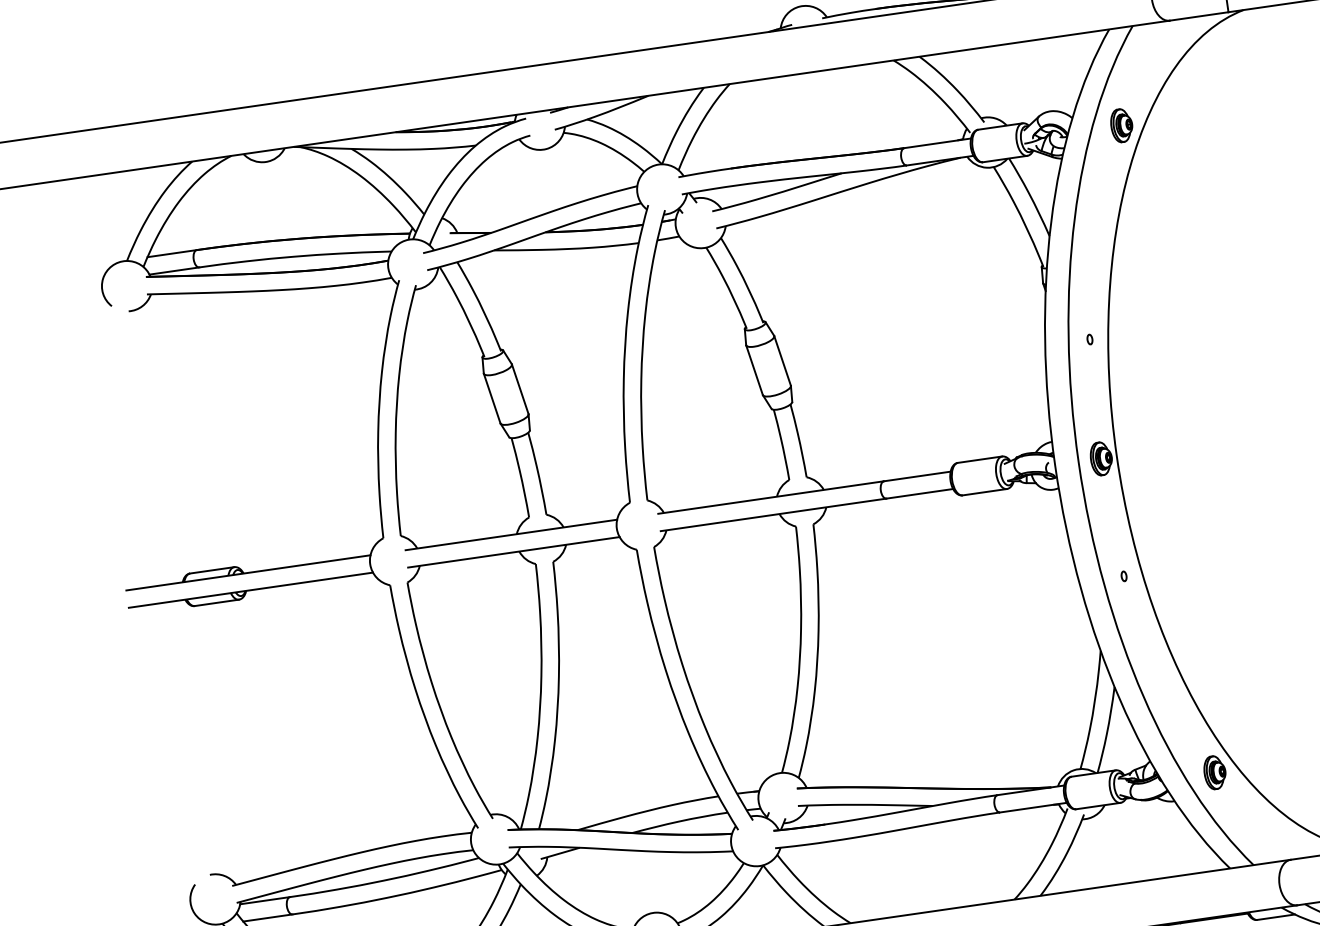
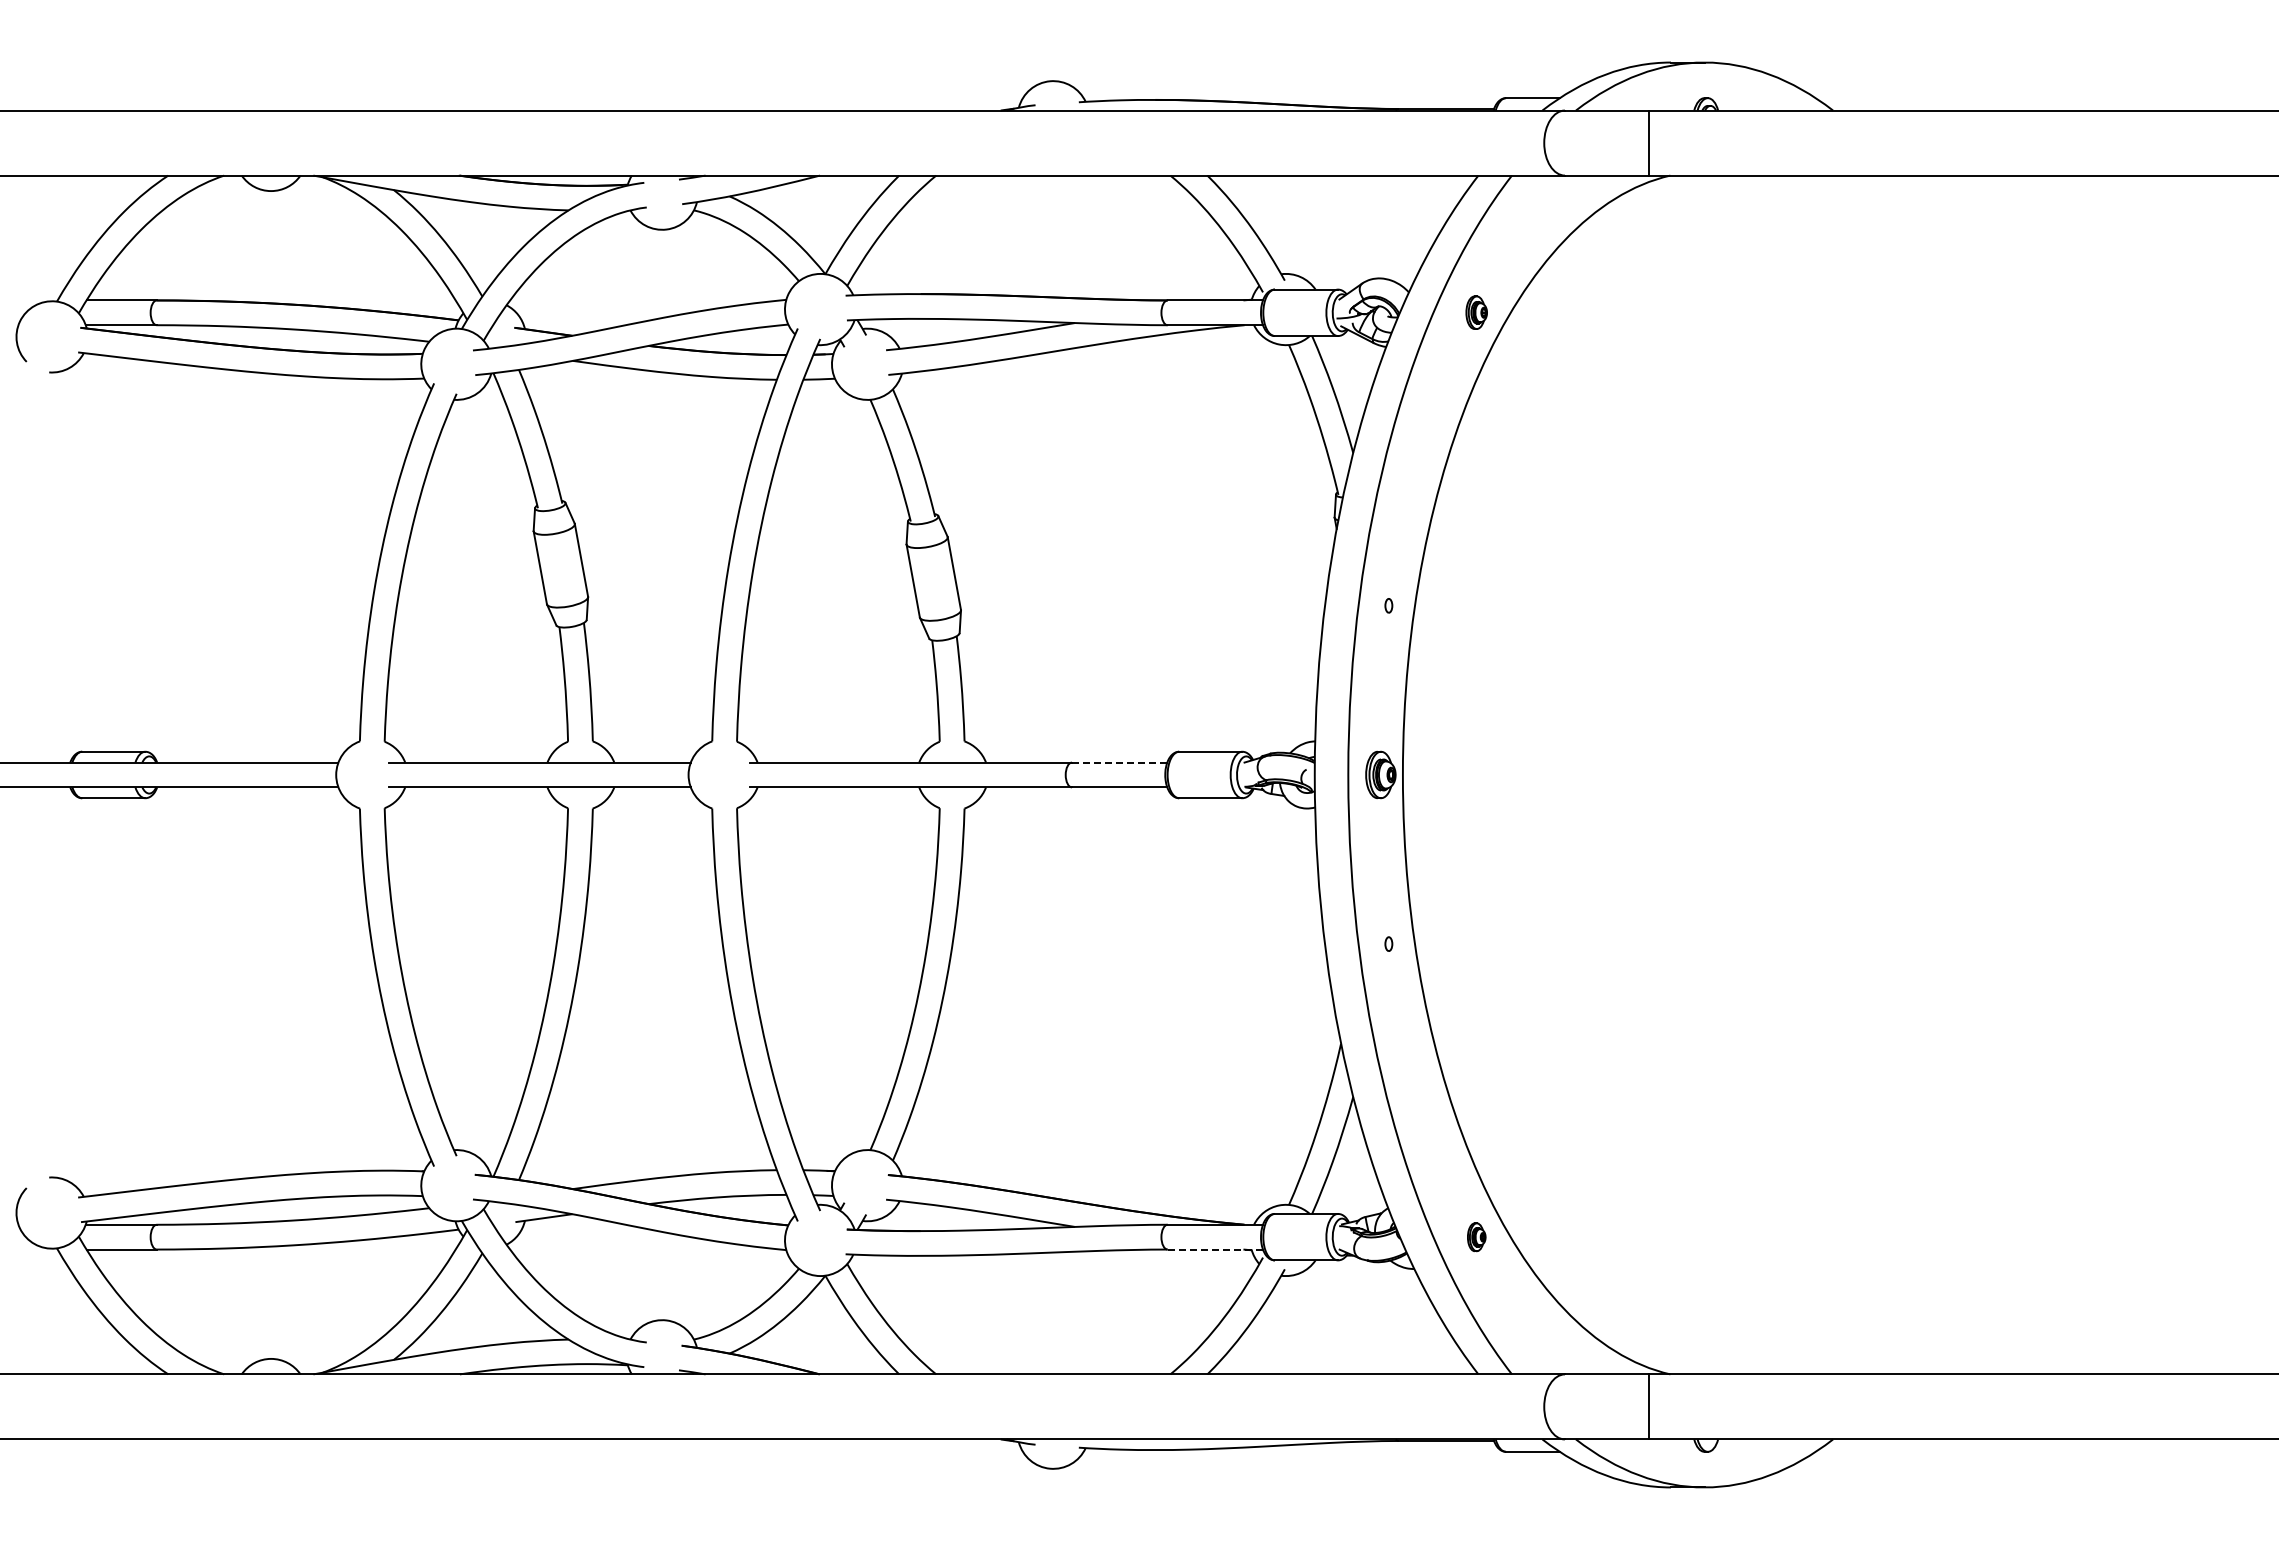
part: (1121, 125) -> (1476, 312), size x0.7
line: (917, 476) -> (1119, 762), solid -> dashed
part: (1215, 772) -> (1476, 1237), size x0.6
line: (1033, 807) -> (1215, 1249), solid -> dashed

